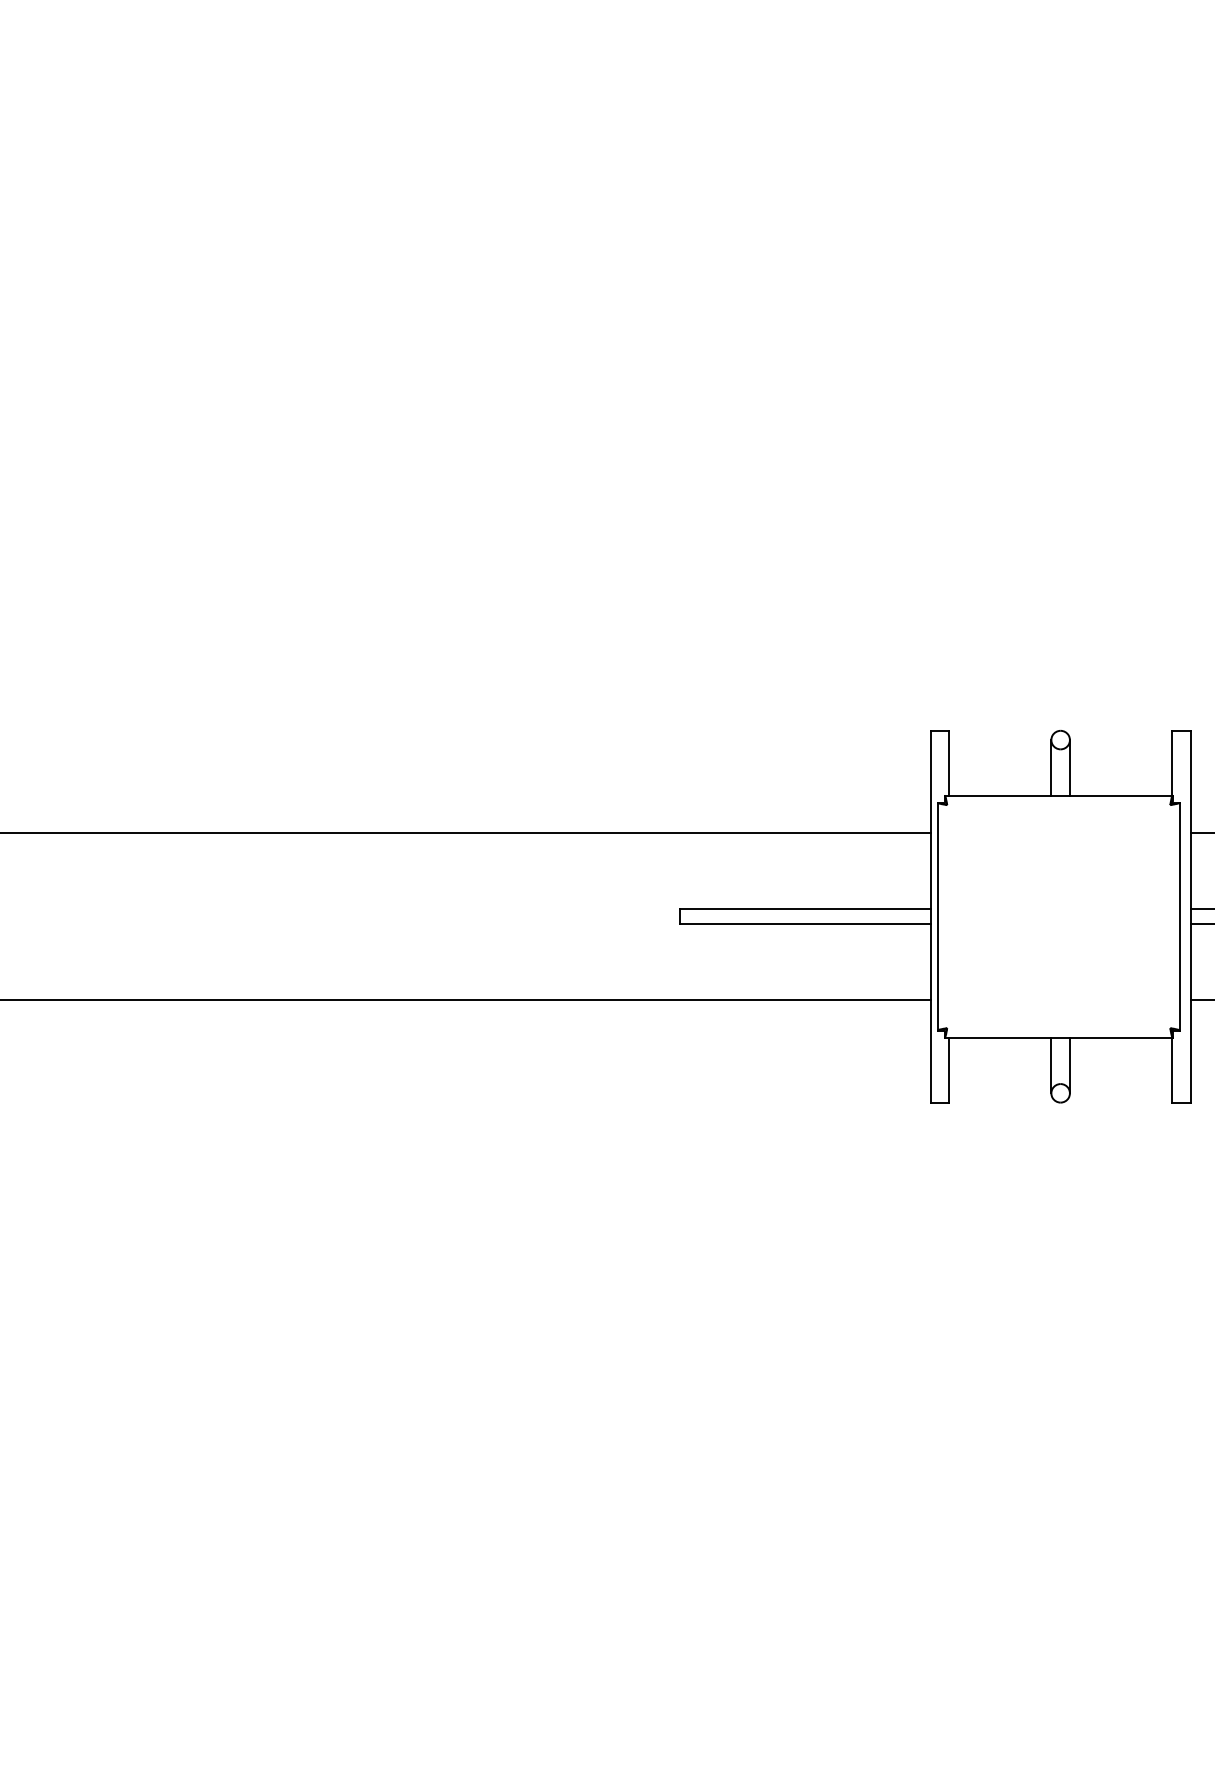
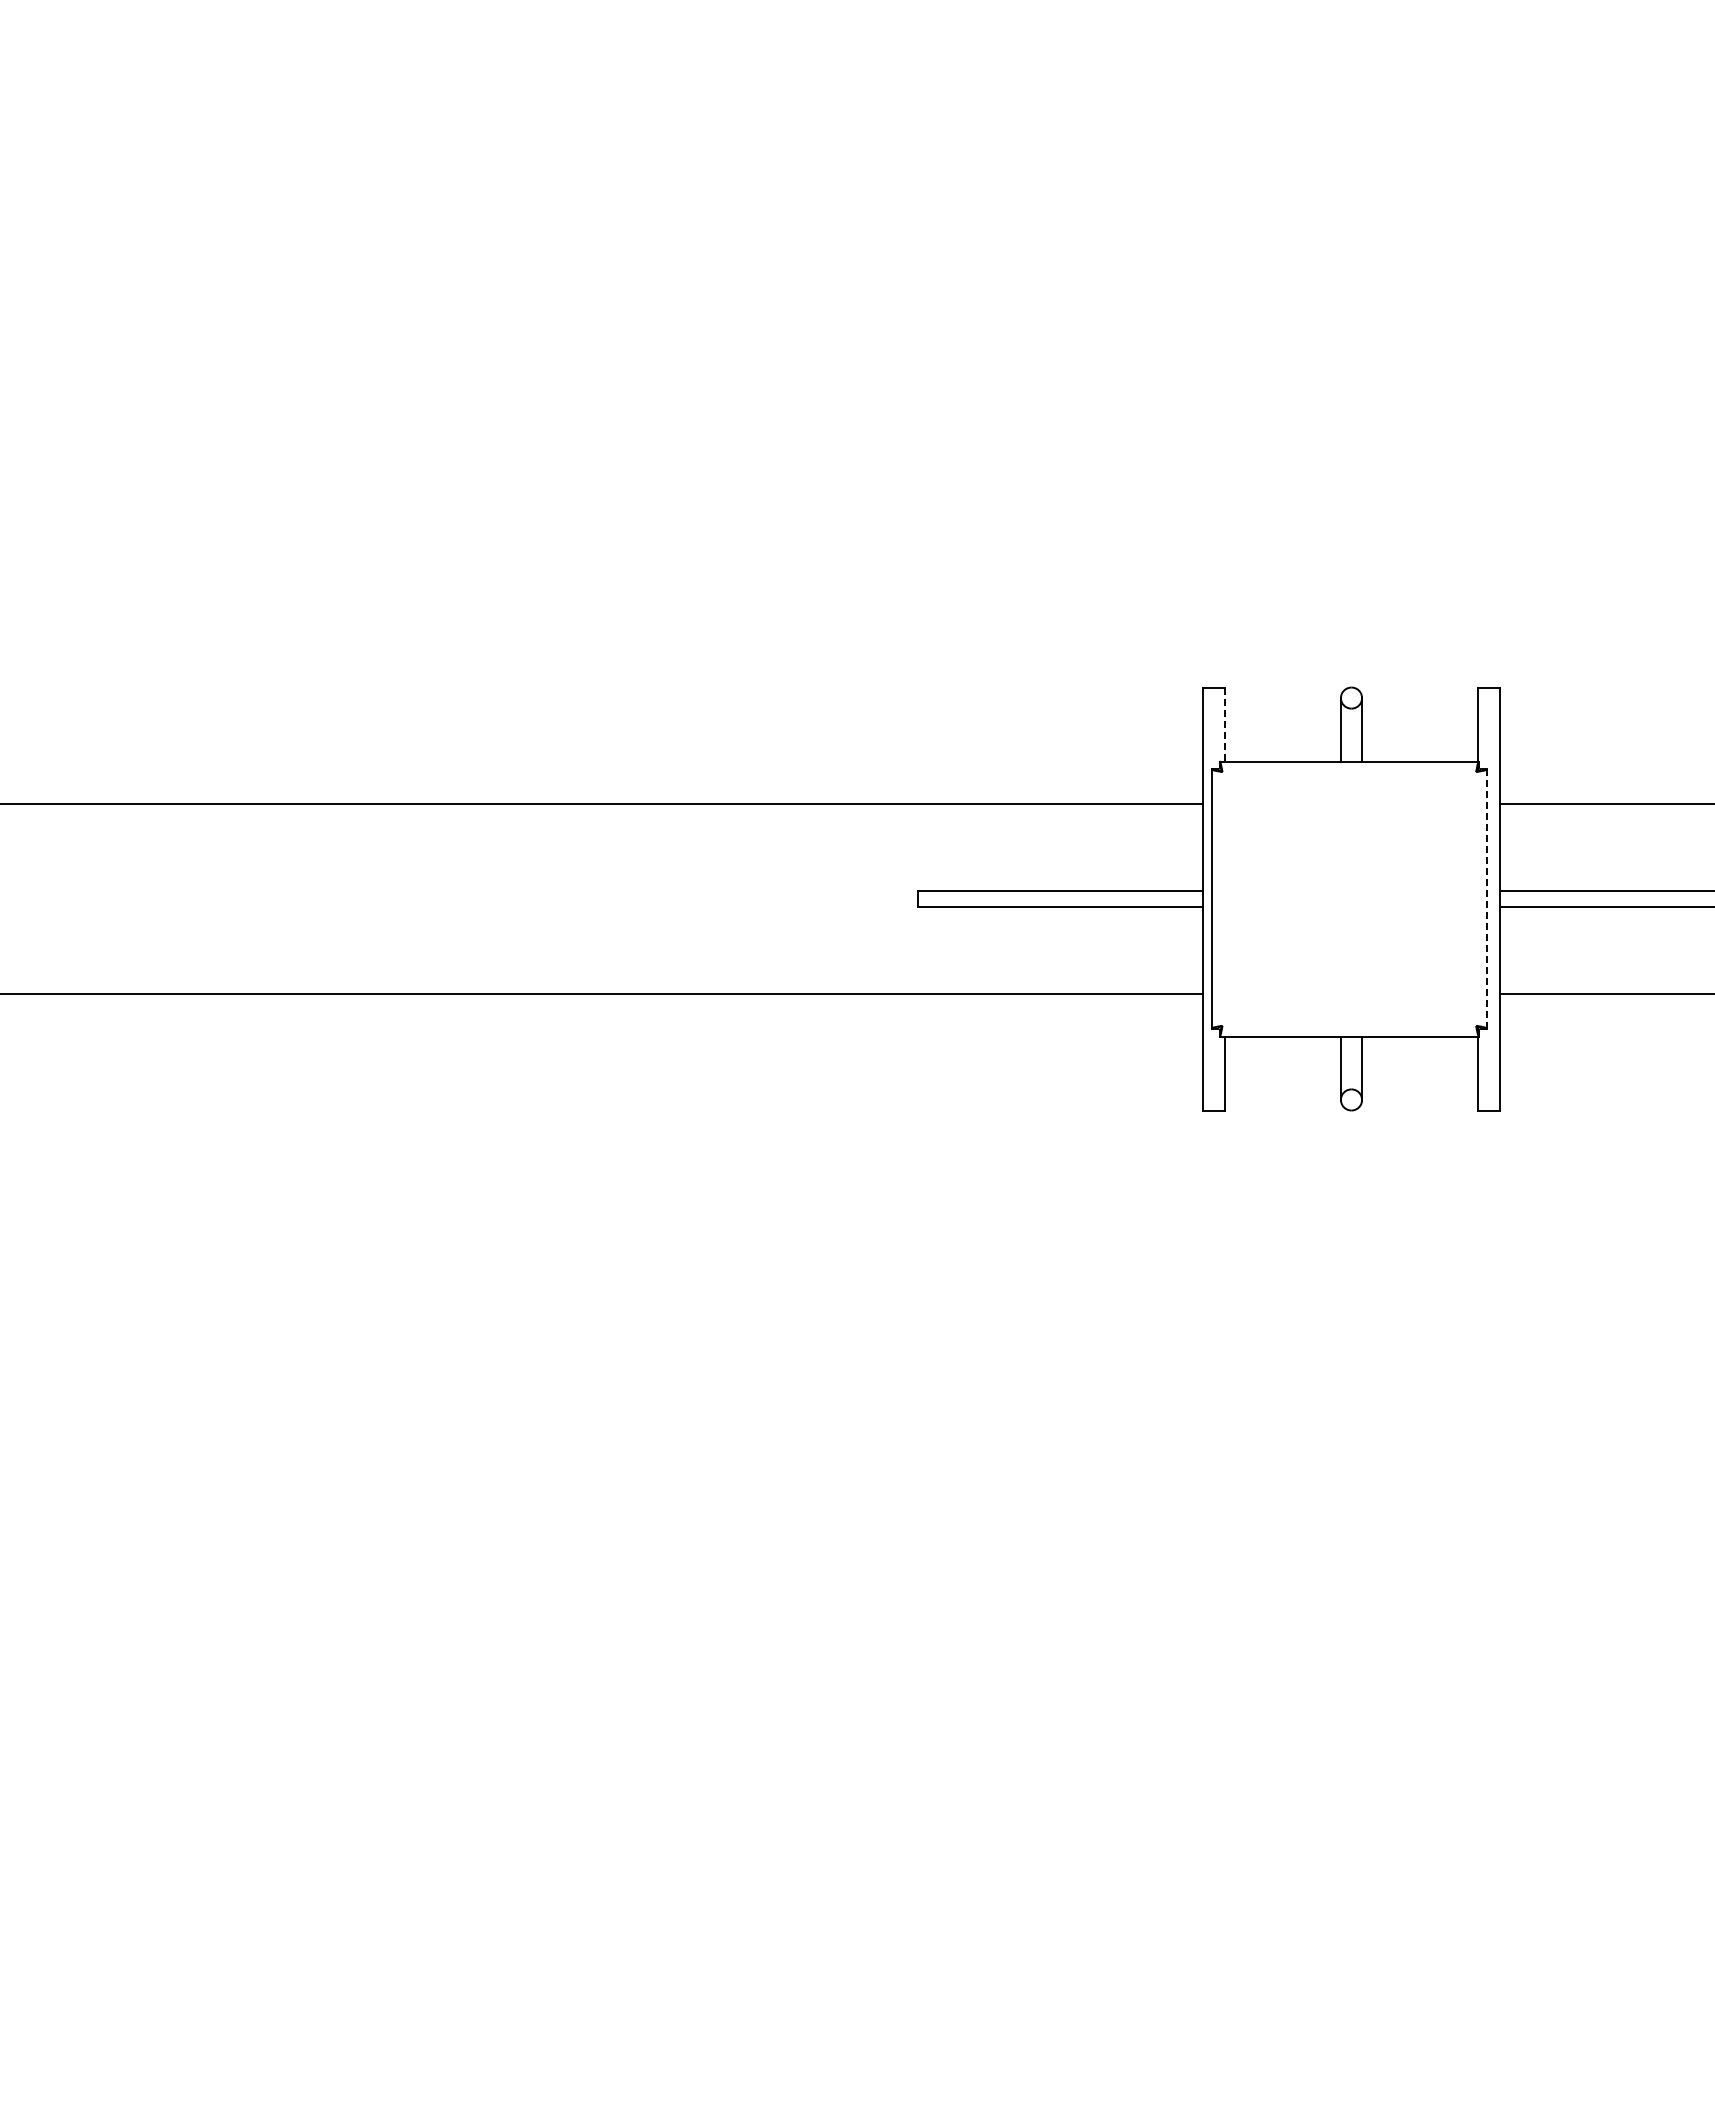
line: (949, 764) -> (1224, 725), solid -> dashed
line: (1179, 917) -> (1486, 899), solid -> dashed

